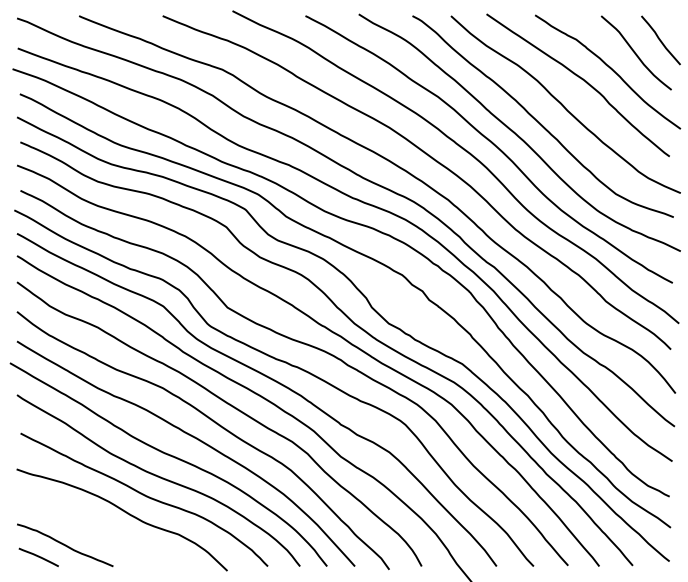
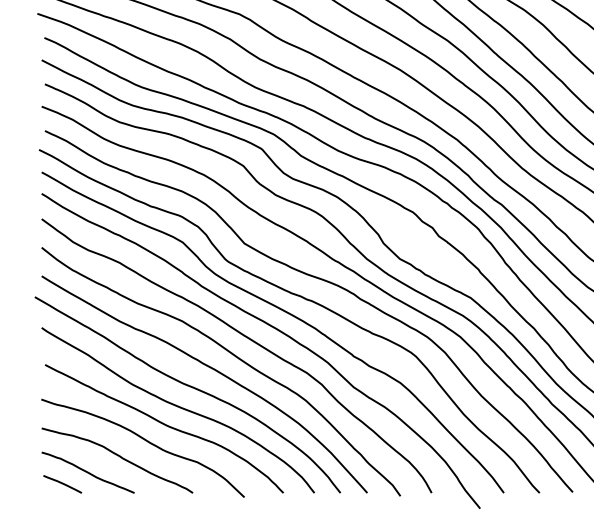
curve: (97, 529) -> (119, 457), added

